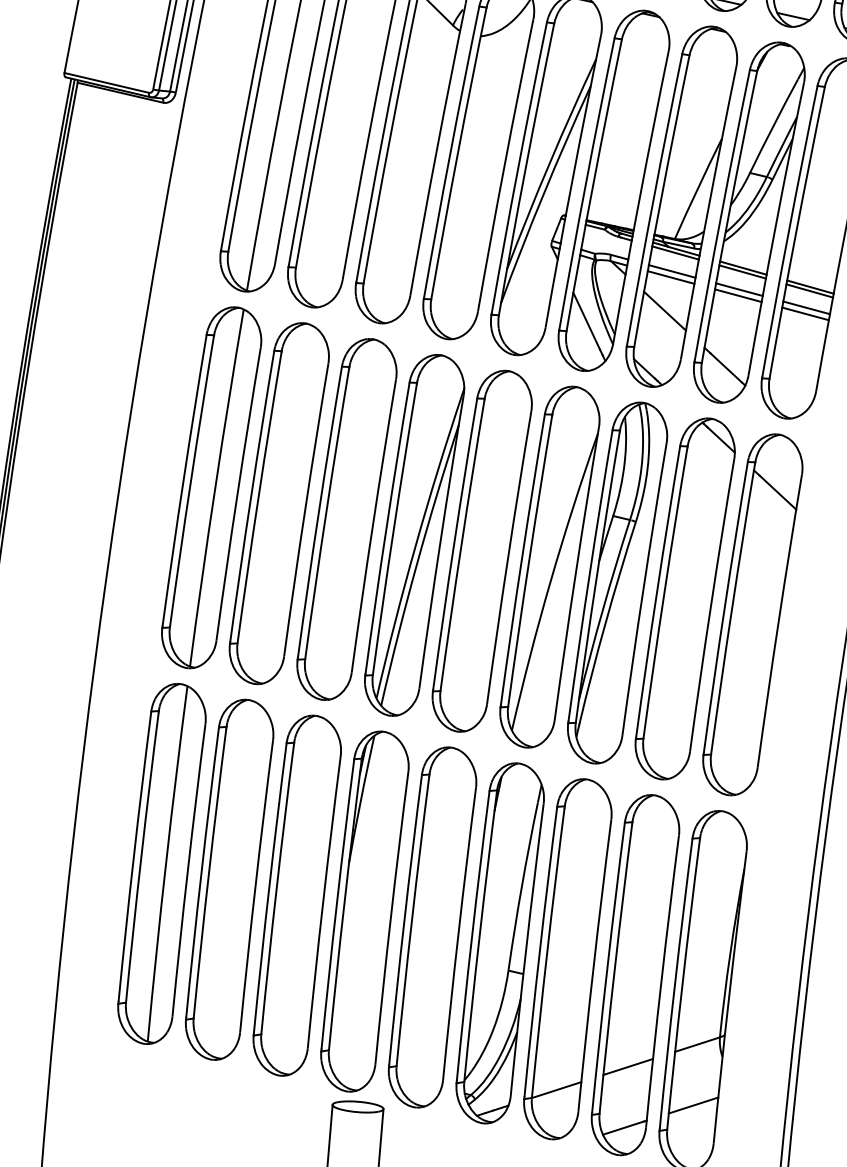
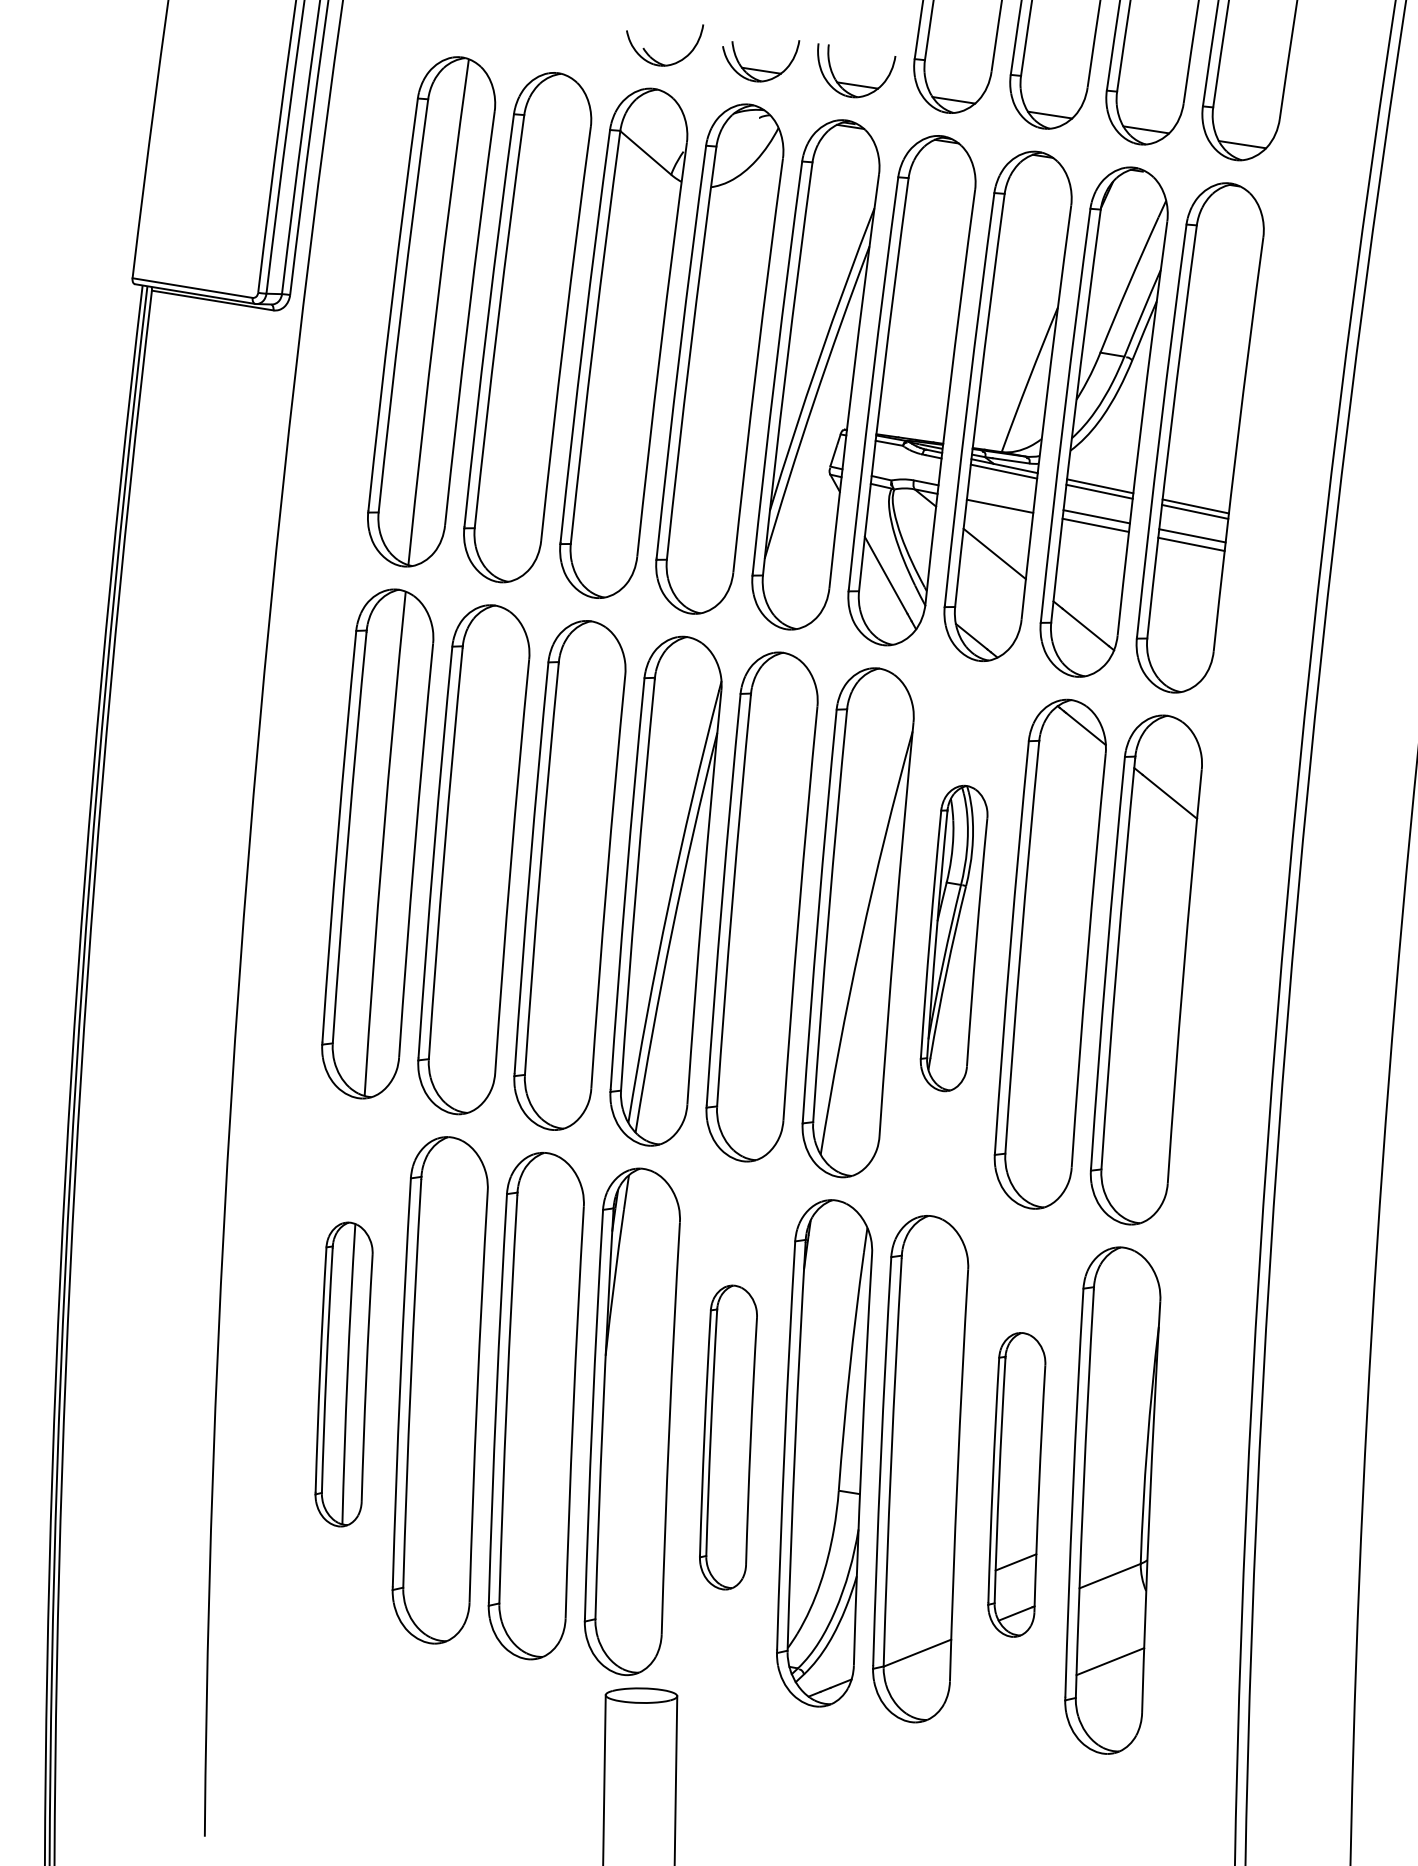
line: (671, 271) -> (1000, 497), removed
part: (616, 582) -> (953, 938), size x0.6
part: (161, 863) -> (343, 1374), size x0.6
part: (432, 927) -> (728, 1437), size x0.6
part: (635, 974) -> (1016, 1484), size x0.6

